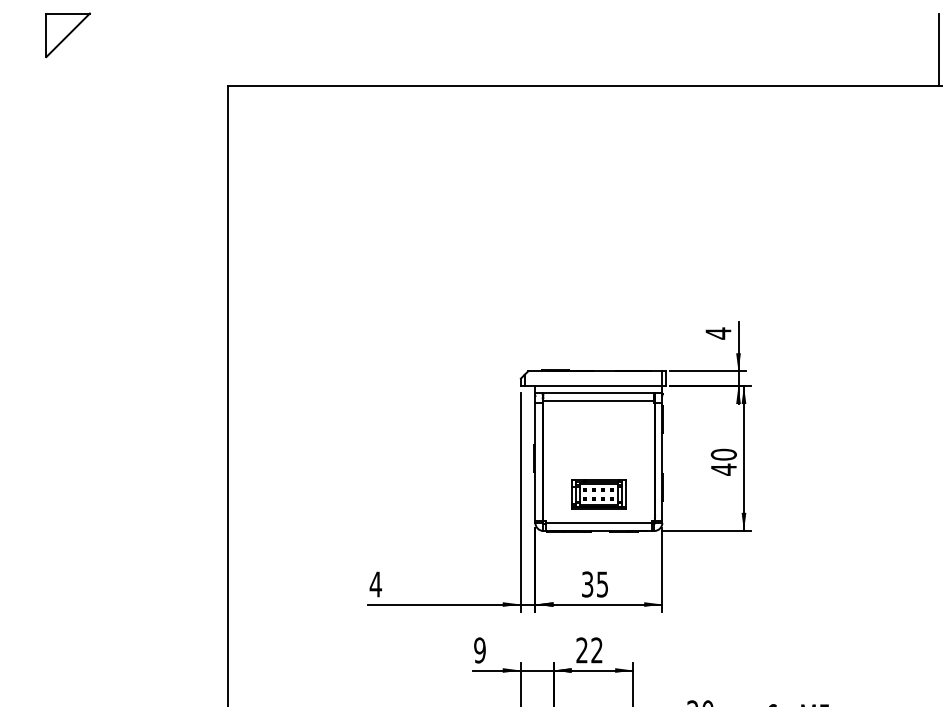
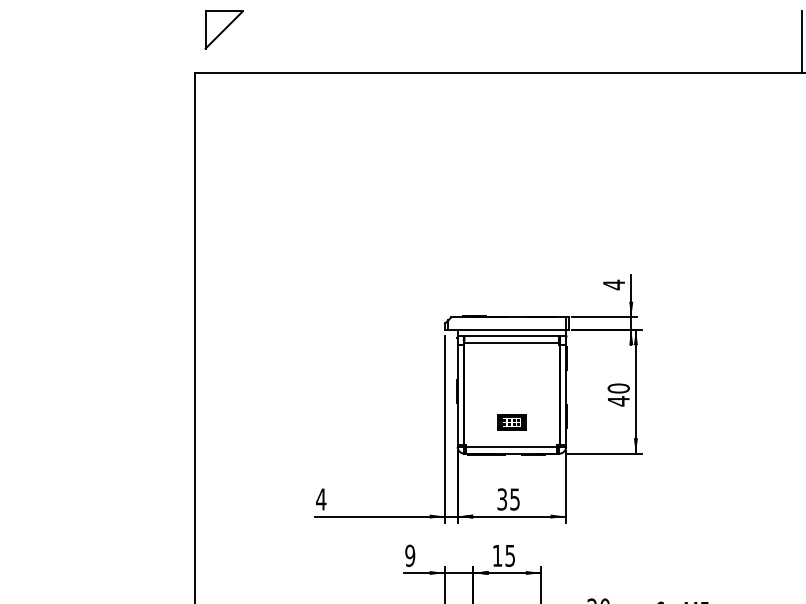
part: (67, 34) -> (223, 29), moved
part: (598, 494) -> (511, 422), size x0.6
text: (589, 650) -> (503, 555), 22 -> 15

